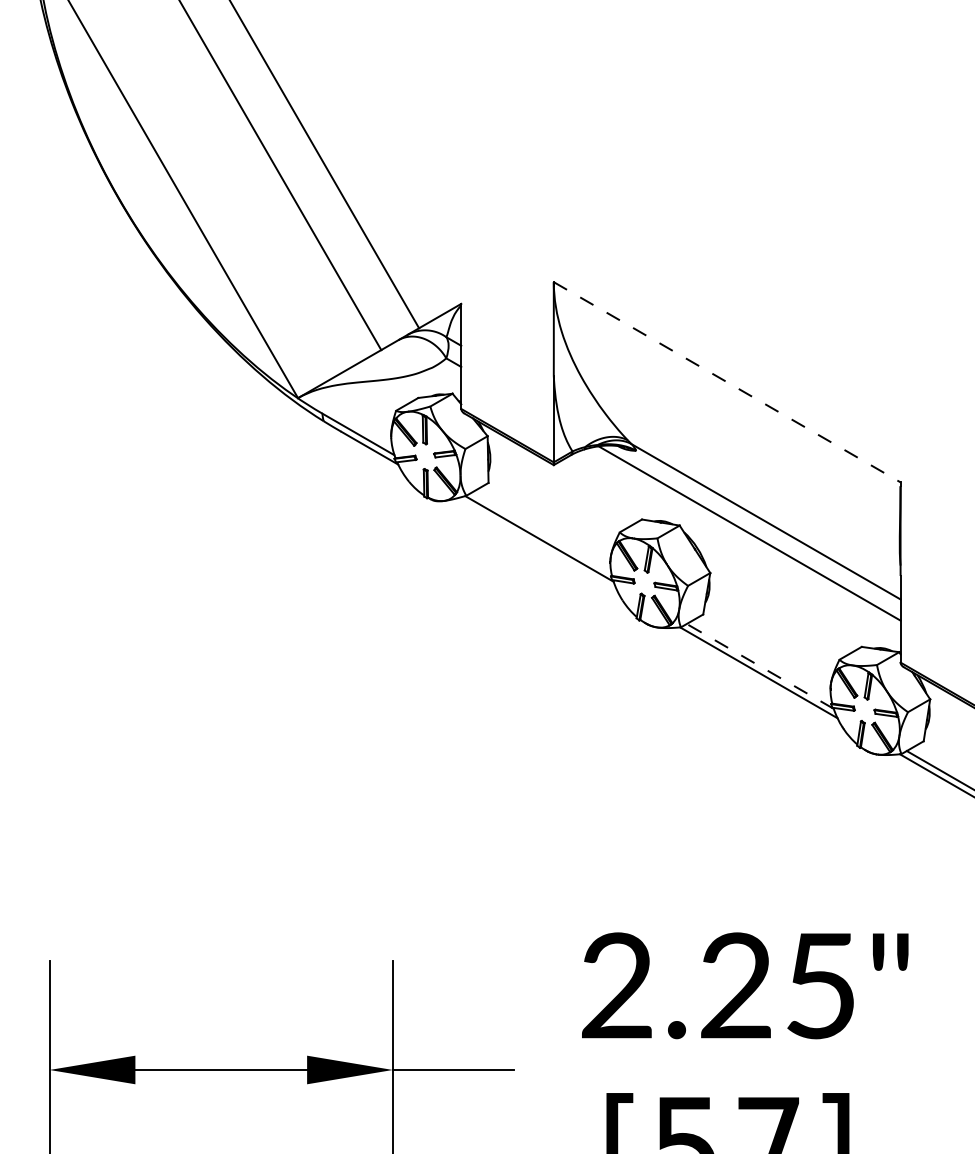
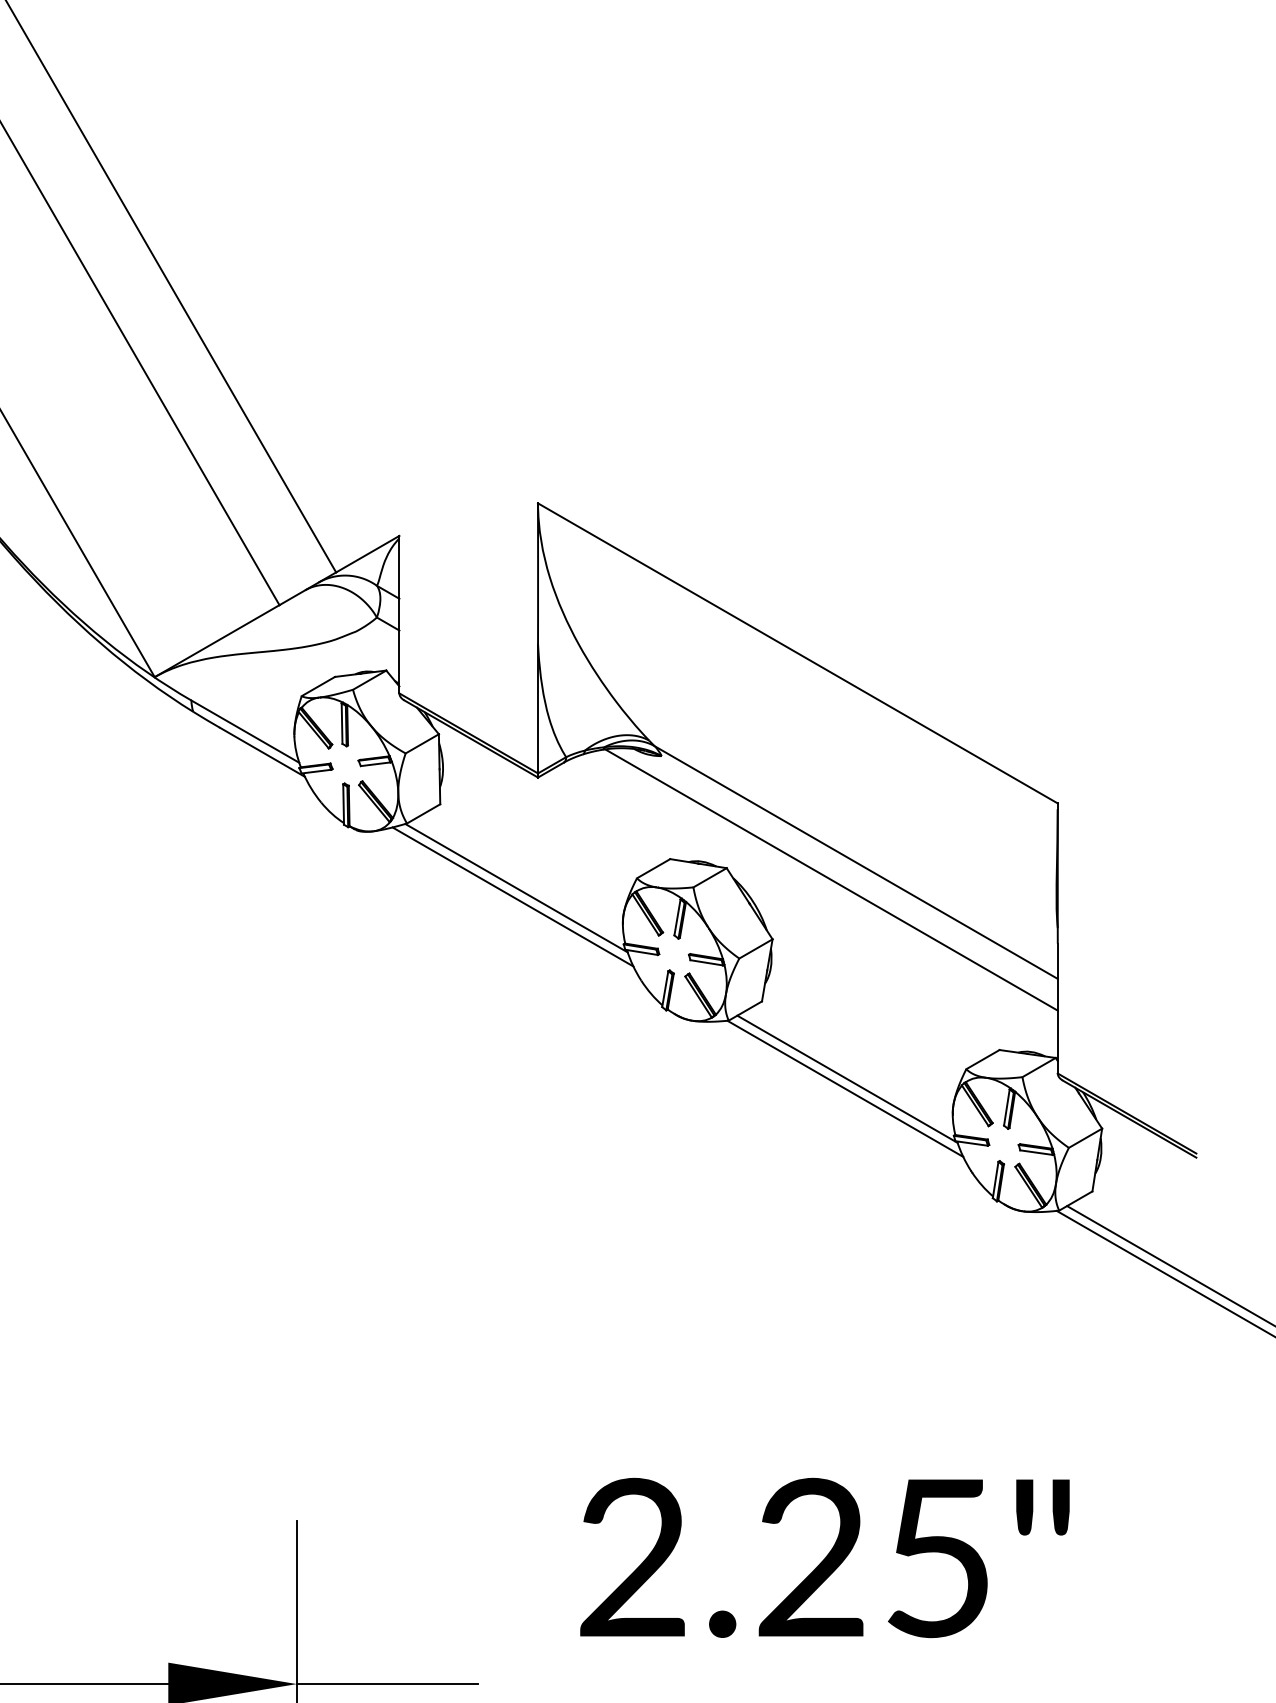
line: (727, 382) -> (798, 653), dashed -> solid
line: (536, 544) -> (512, 896), added
line: (760, 666) -> (847, 1079), dashed -> solid

